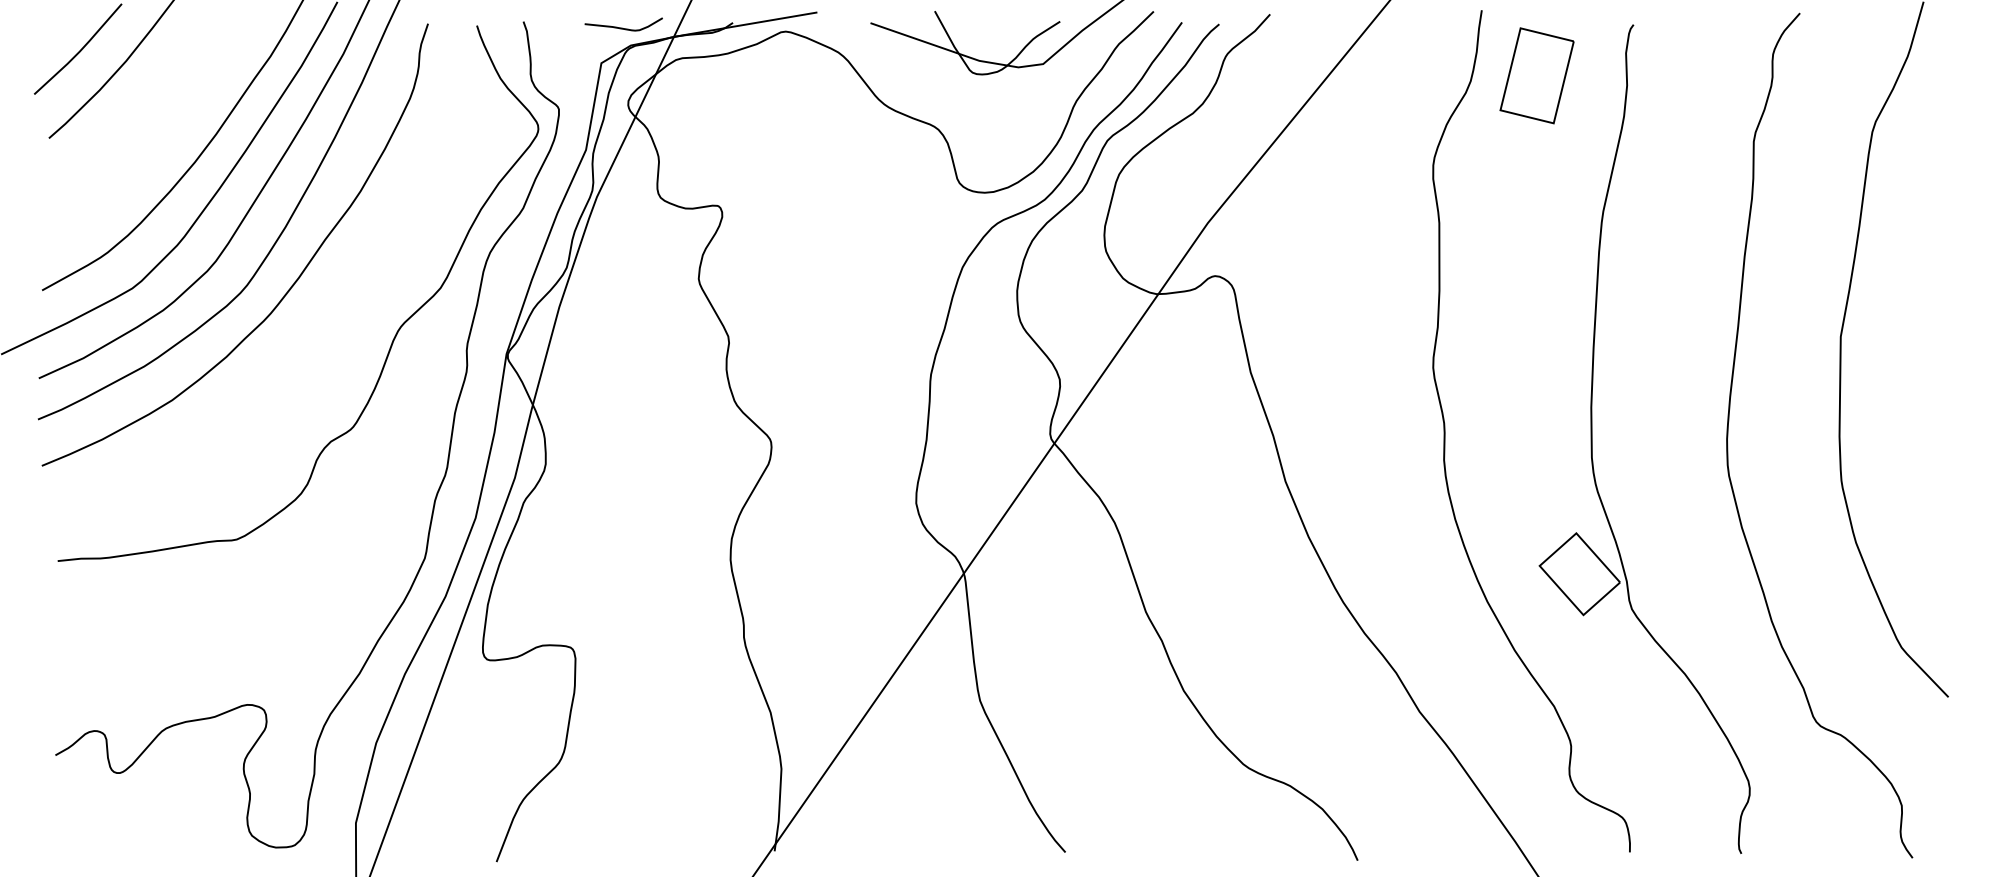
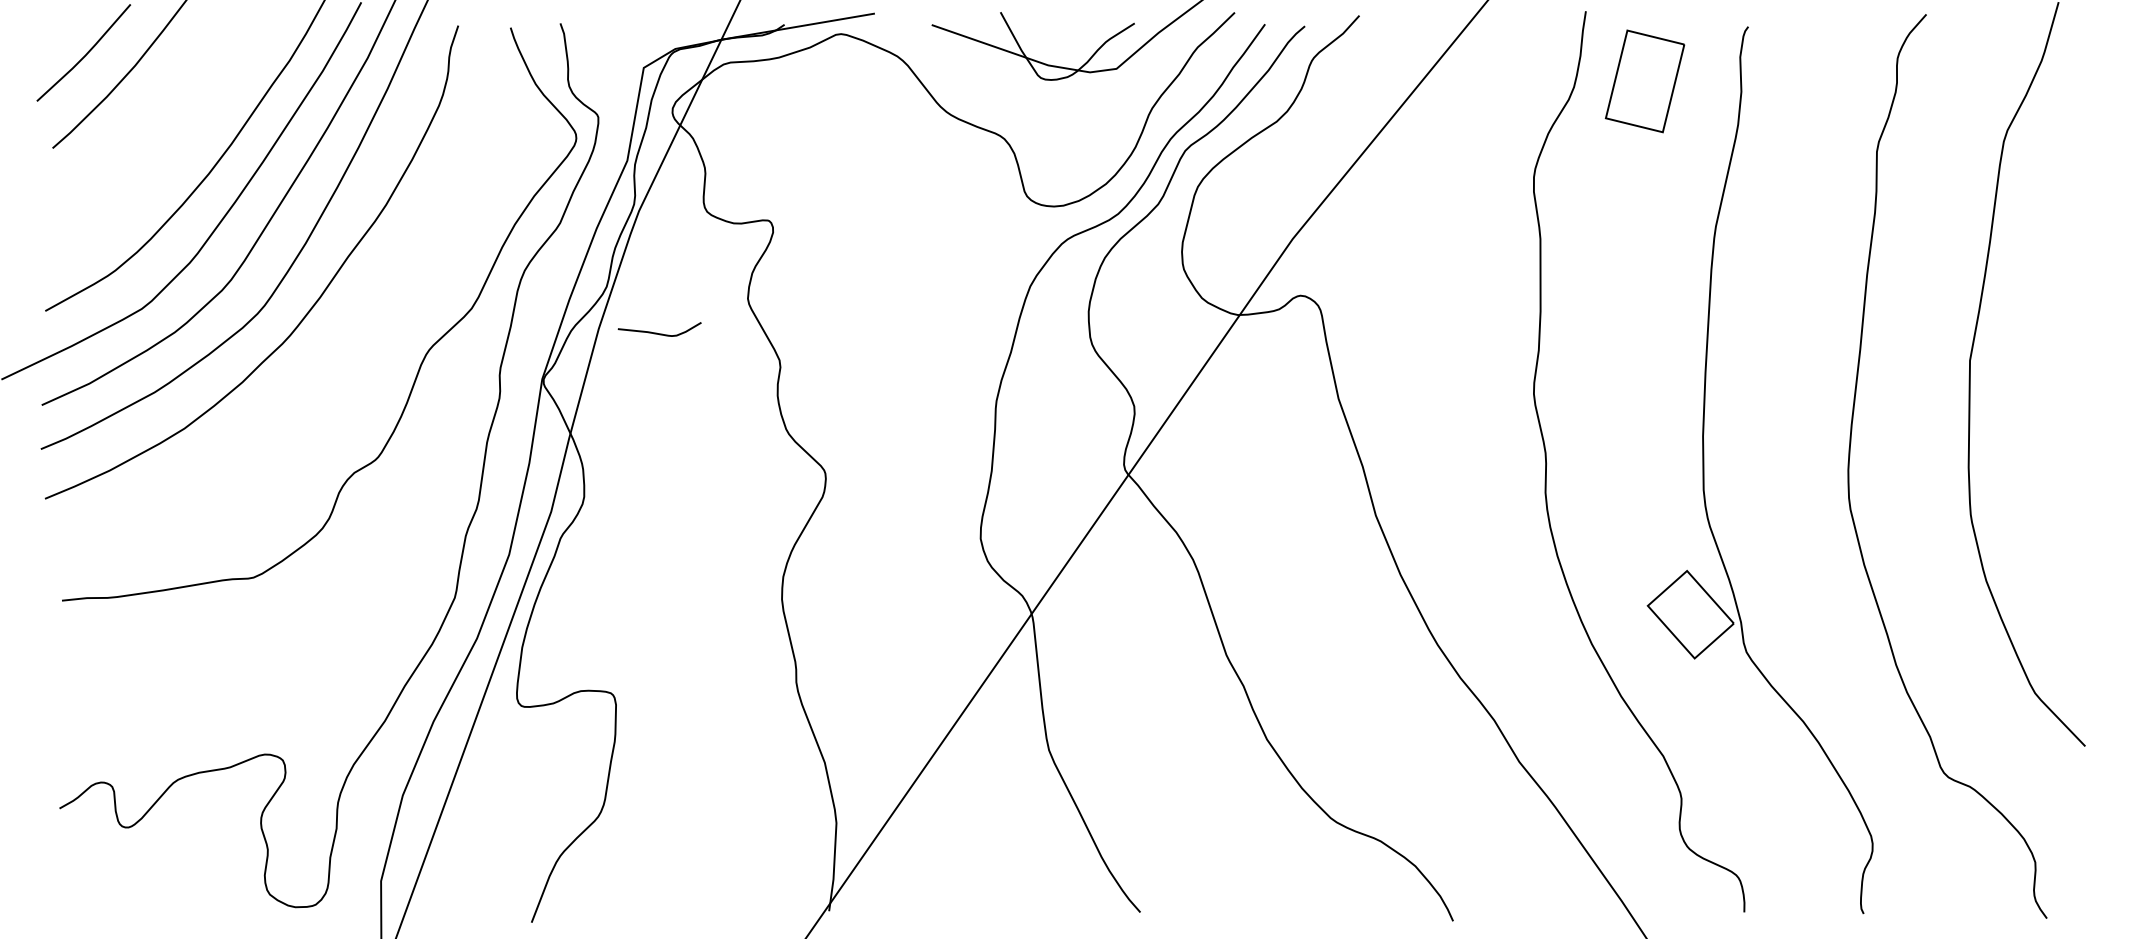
curve: (621, 27) -> (657, 332), moved

